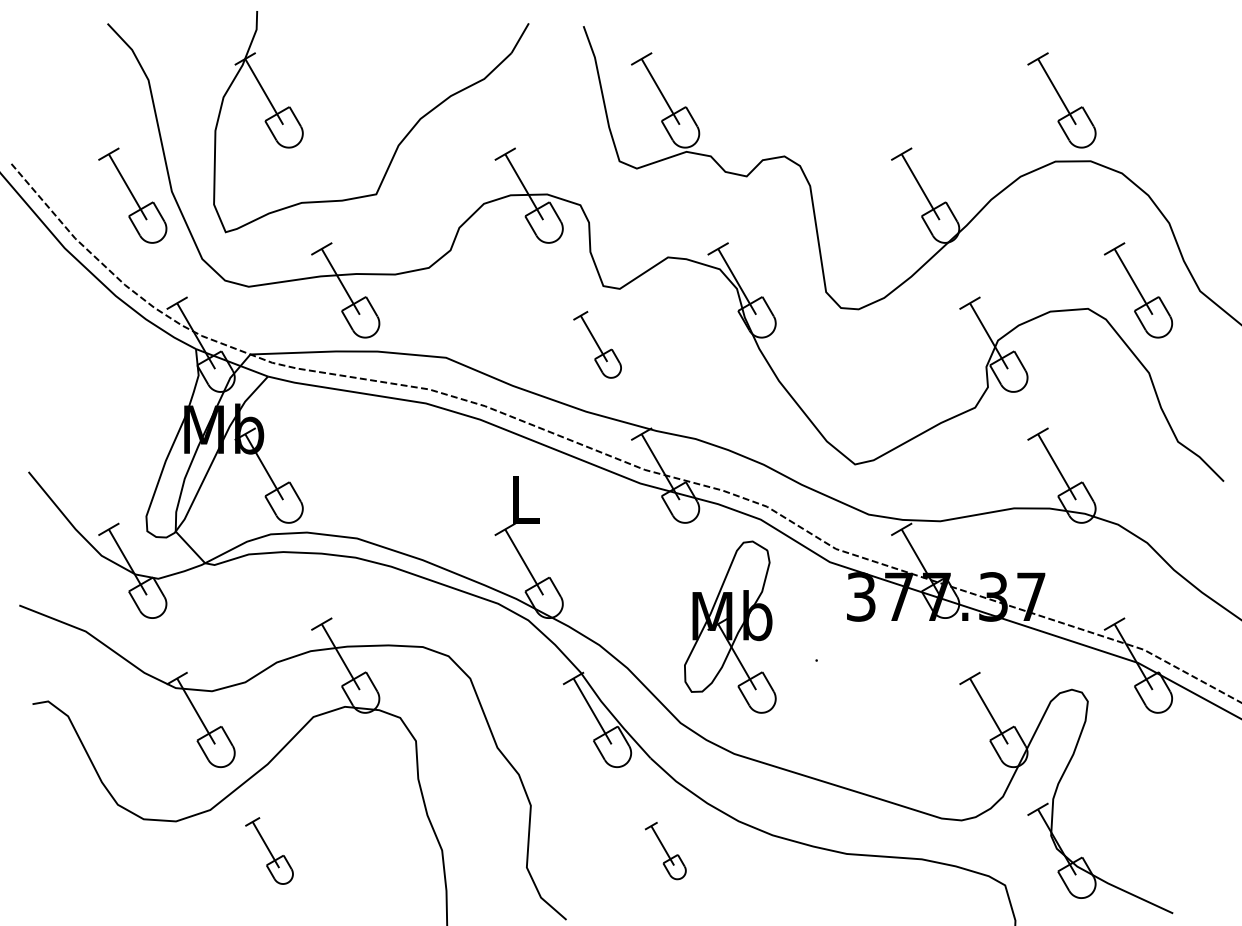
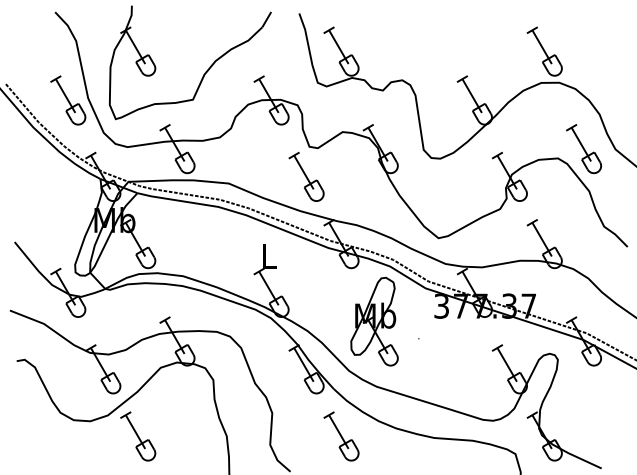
part: (597, 344) -> (306, 176), size x1.43
part: (270, 851) -> (138, 436), size x1.43
part: (665, 851) -> (341, 436), size x1.67

